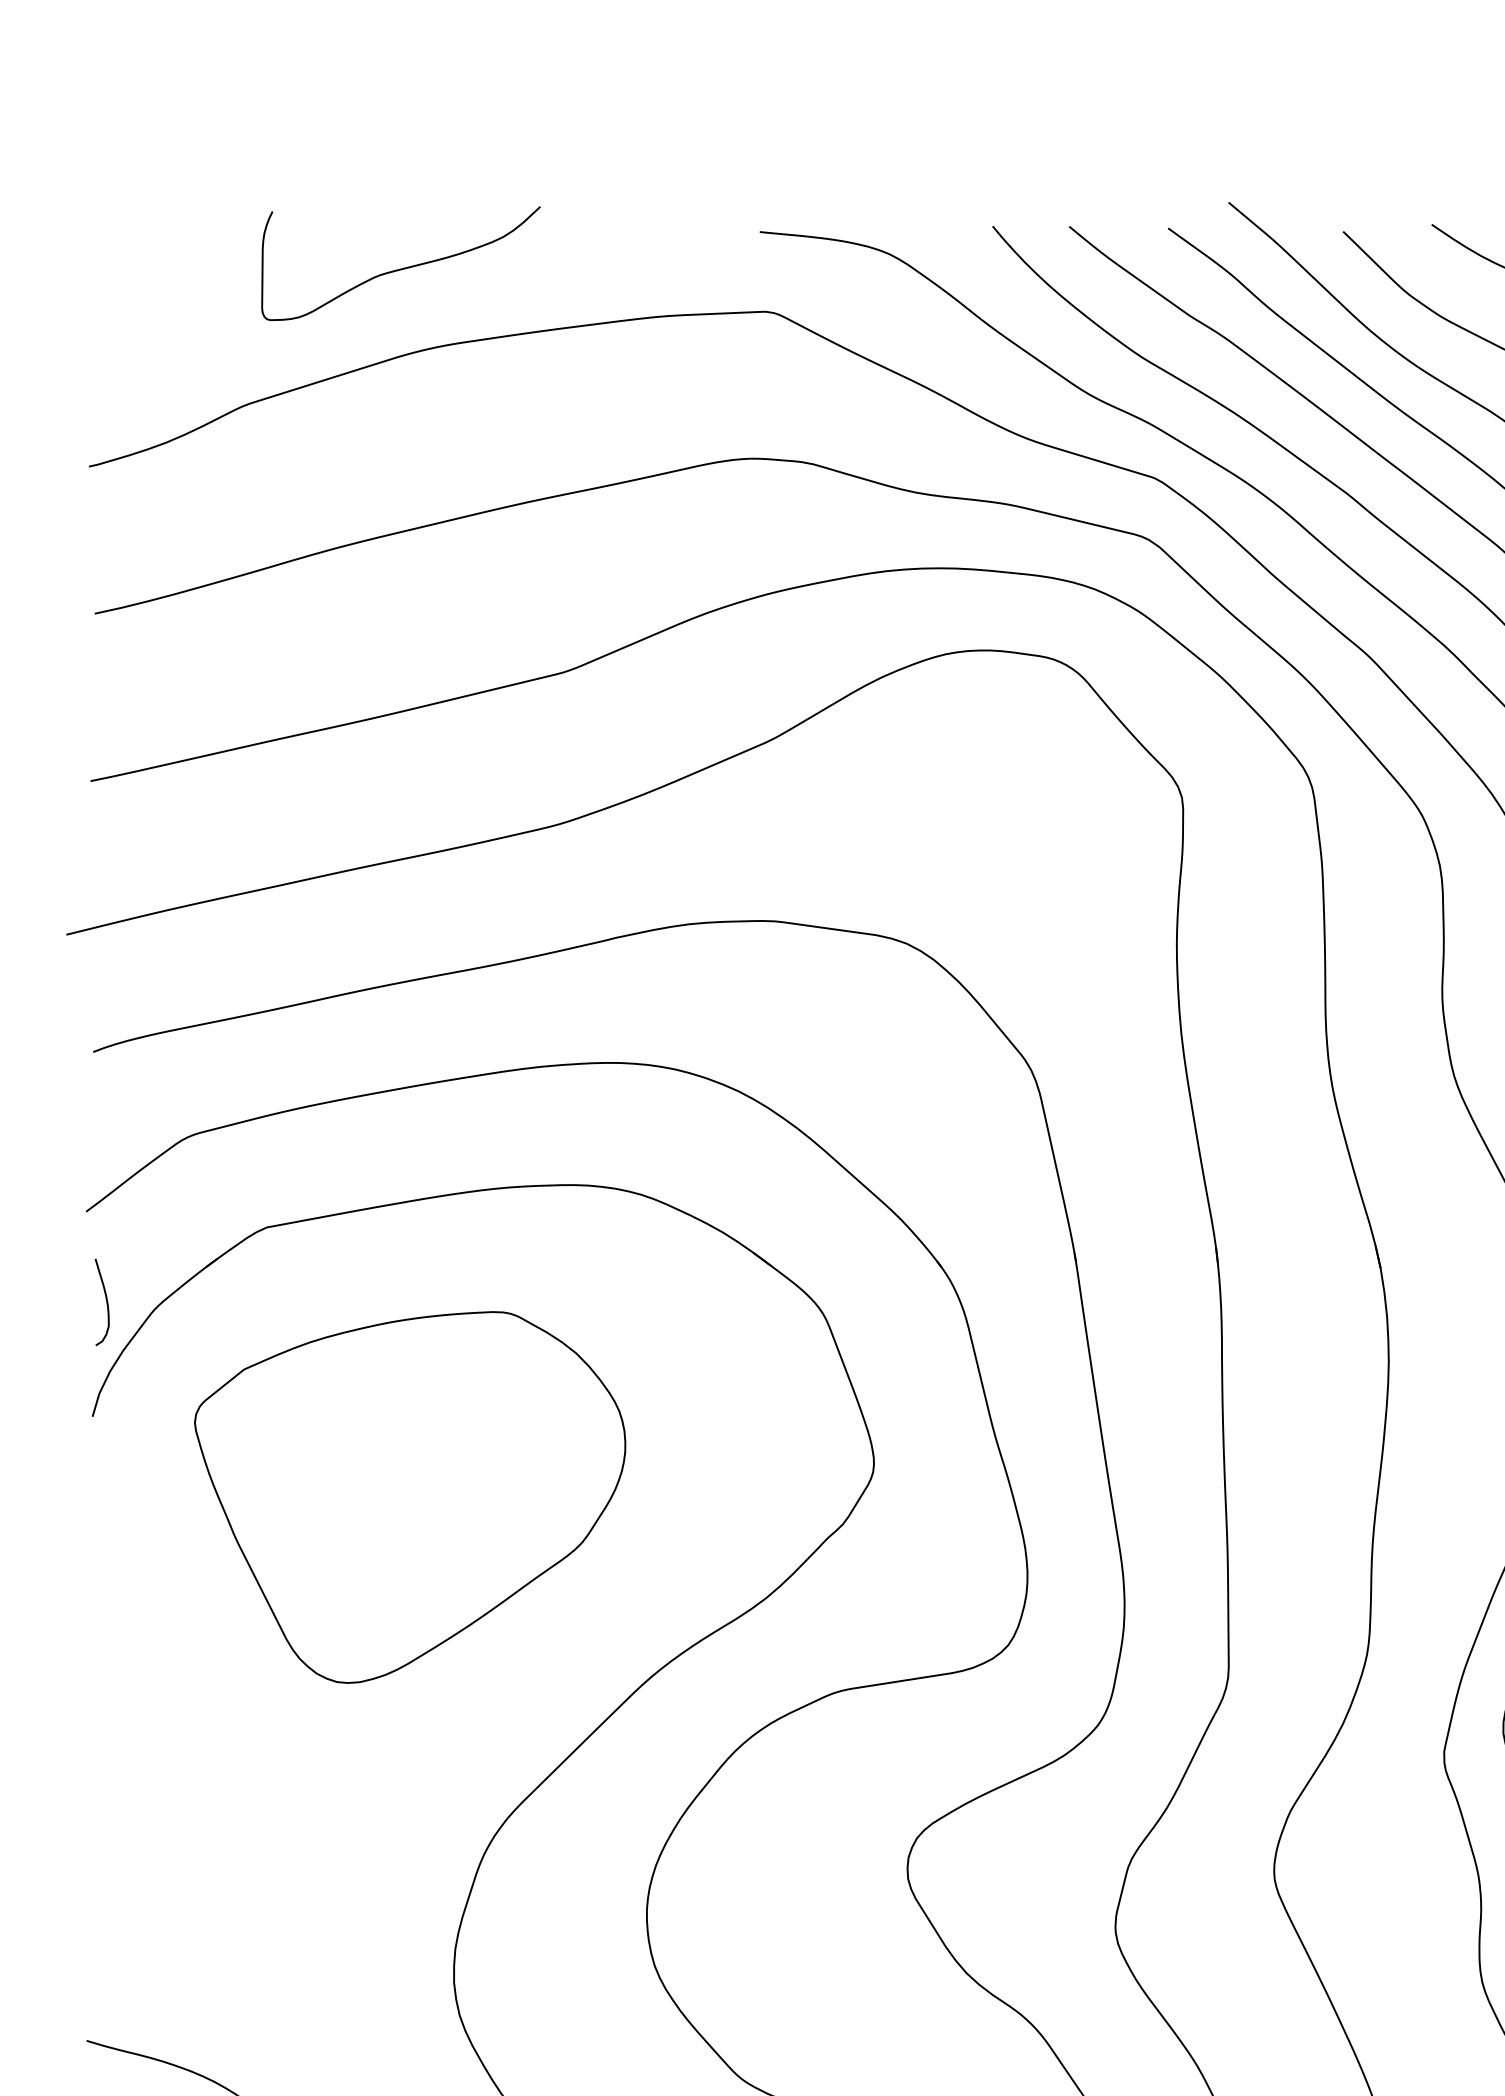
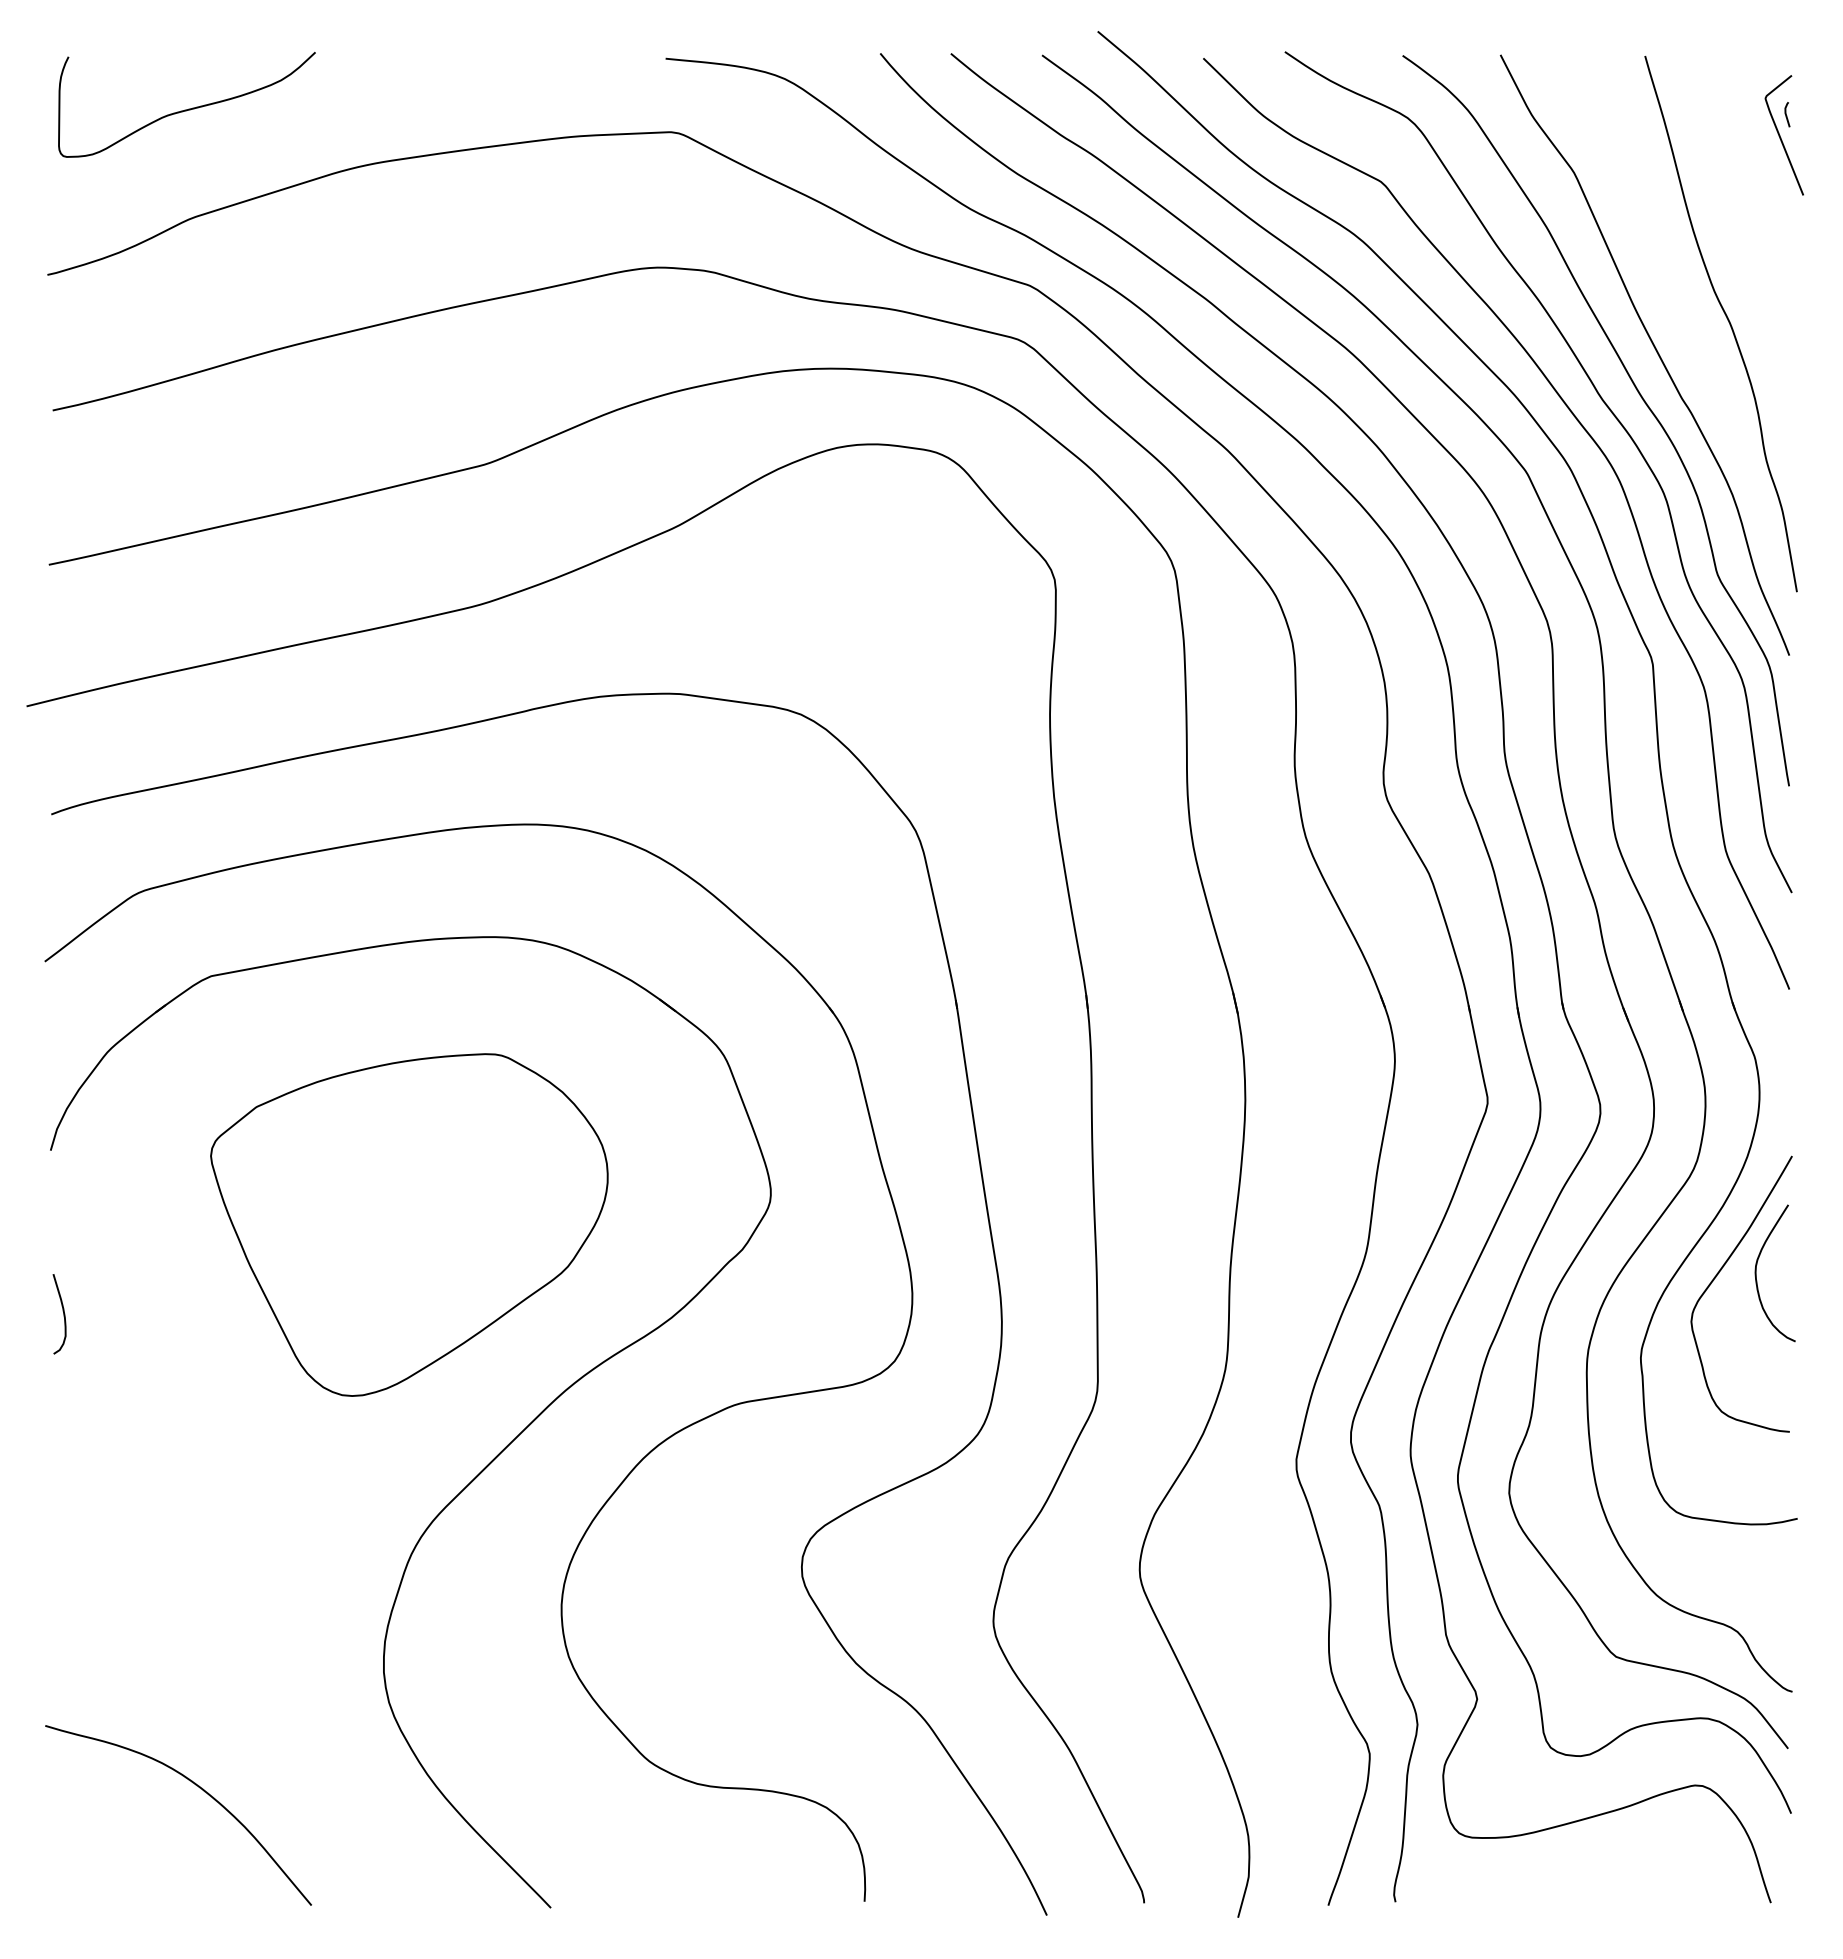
curve: (402, 267) -> (188, 108), moved
curve: (106, 1302) -> (63, 1314), moved
part: (410, 1496) -> (409, 1224), moved

